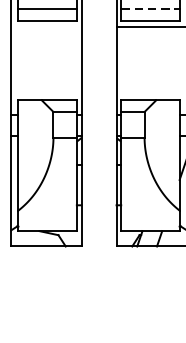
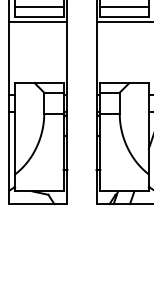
line: (151, 9) -> (125, 7), dashed -> solid
line: (46, 27) -> (38, 22), added

